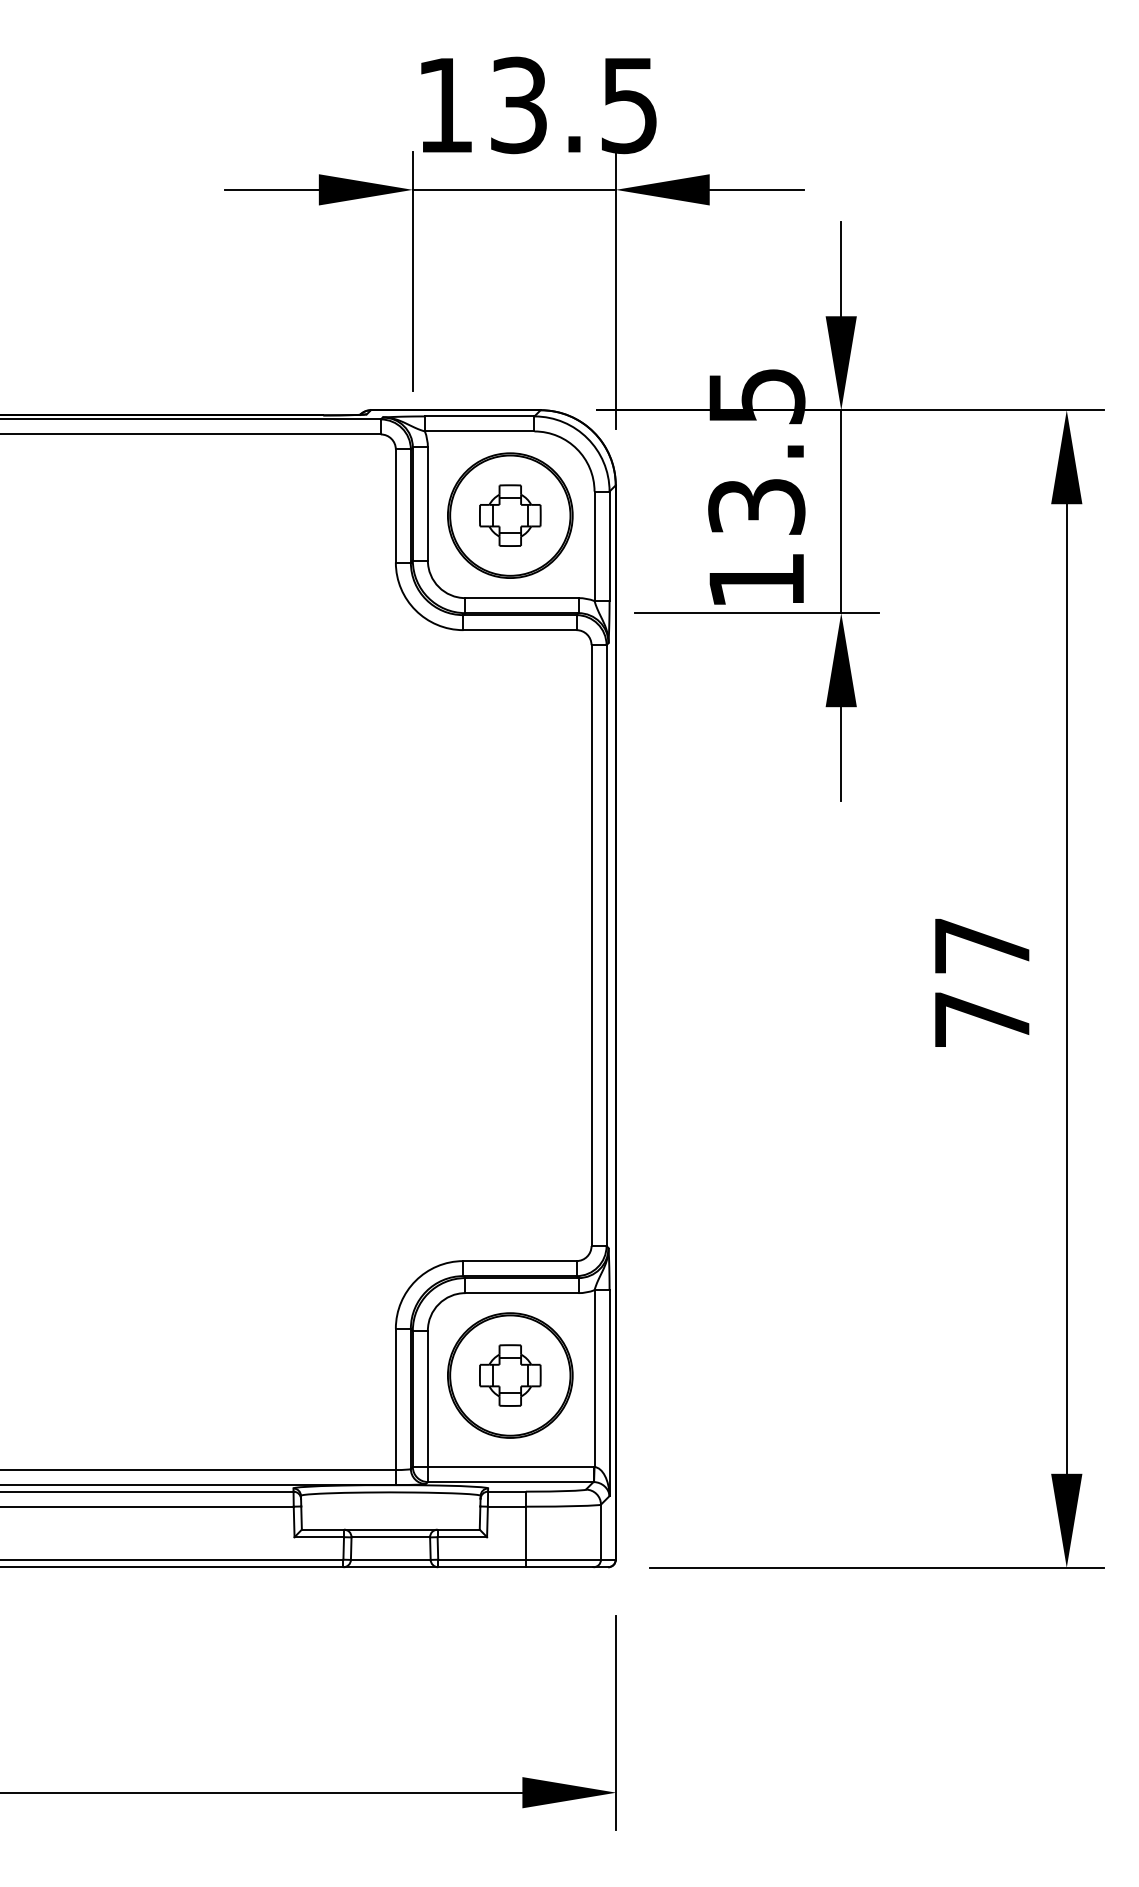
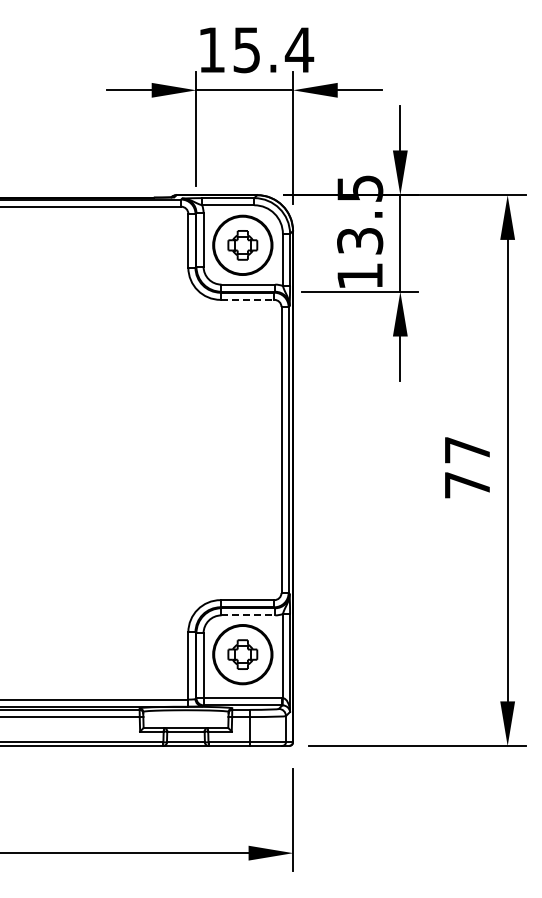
text: (576, 106) -> (274, 50), 13.5 -> 15.4
line: (520, 629) -> (247, 299), solid -> dashed
line: (522, 1293) -> (248, 615), solid -> dashed

